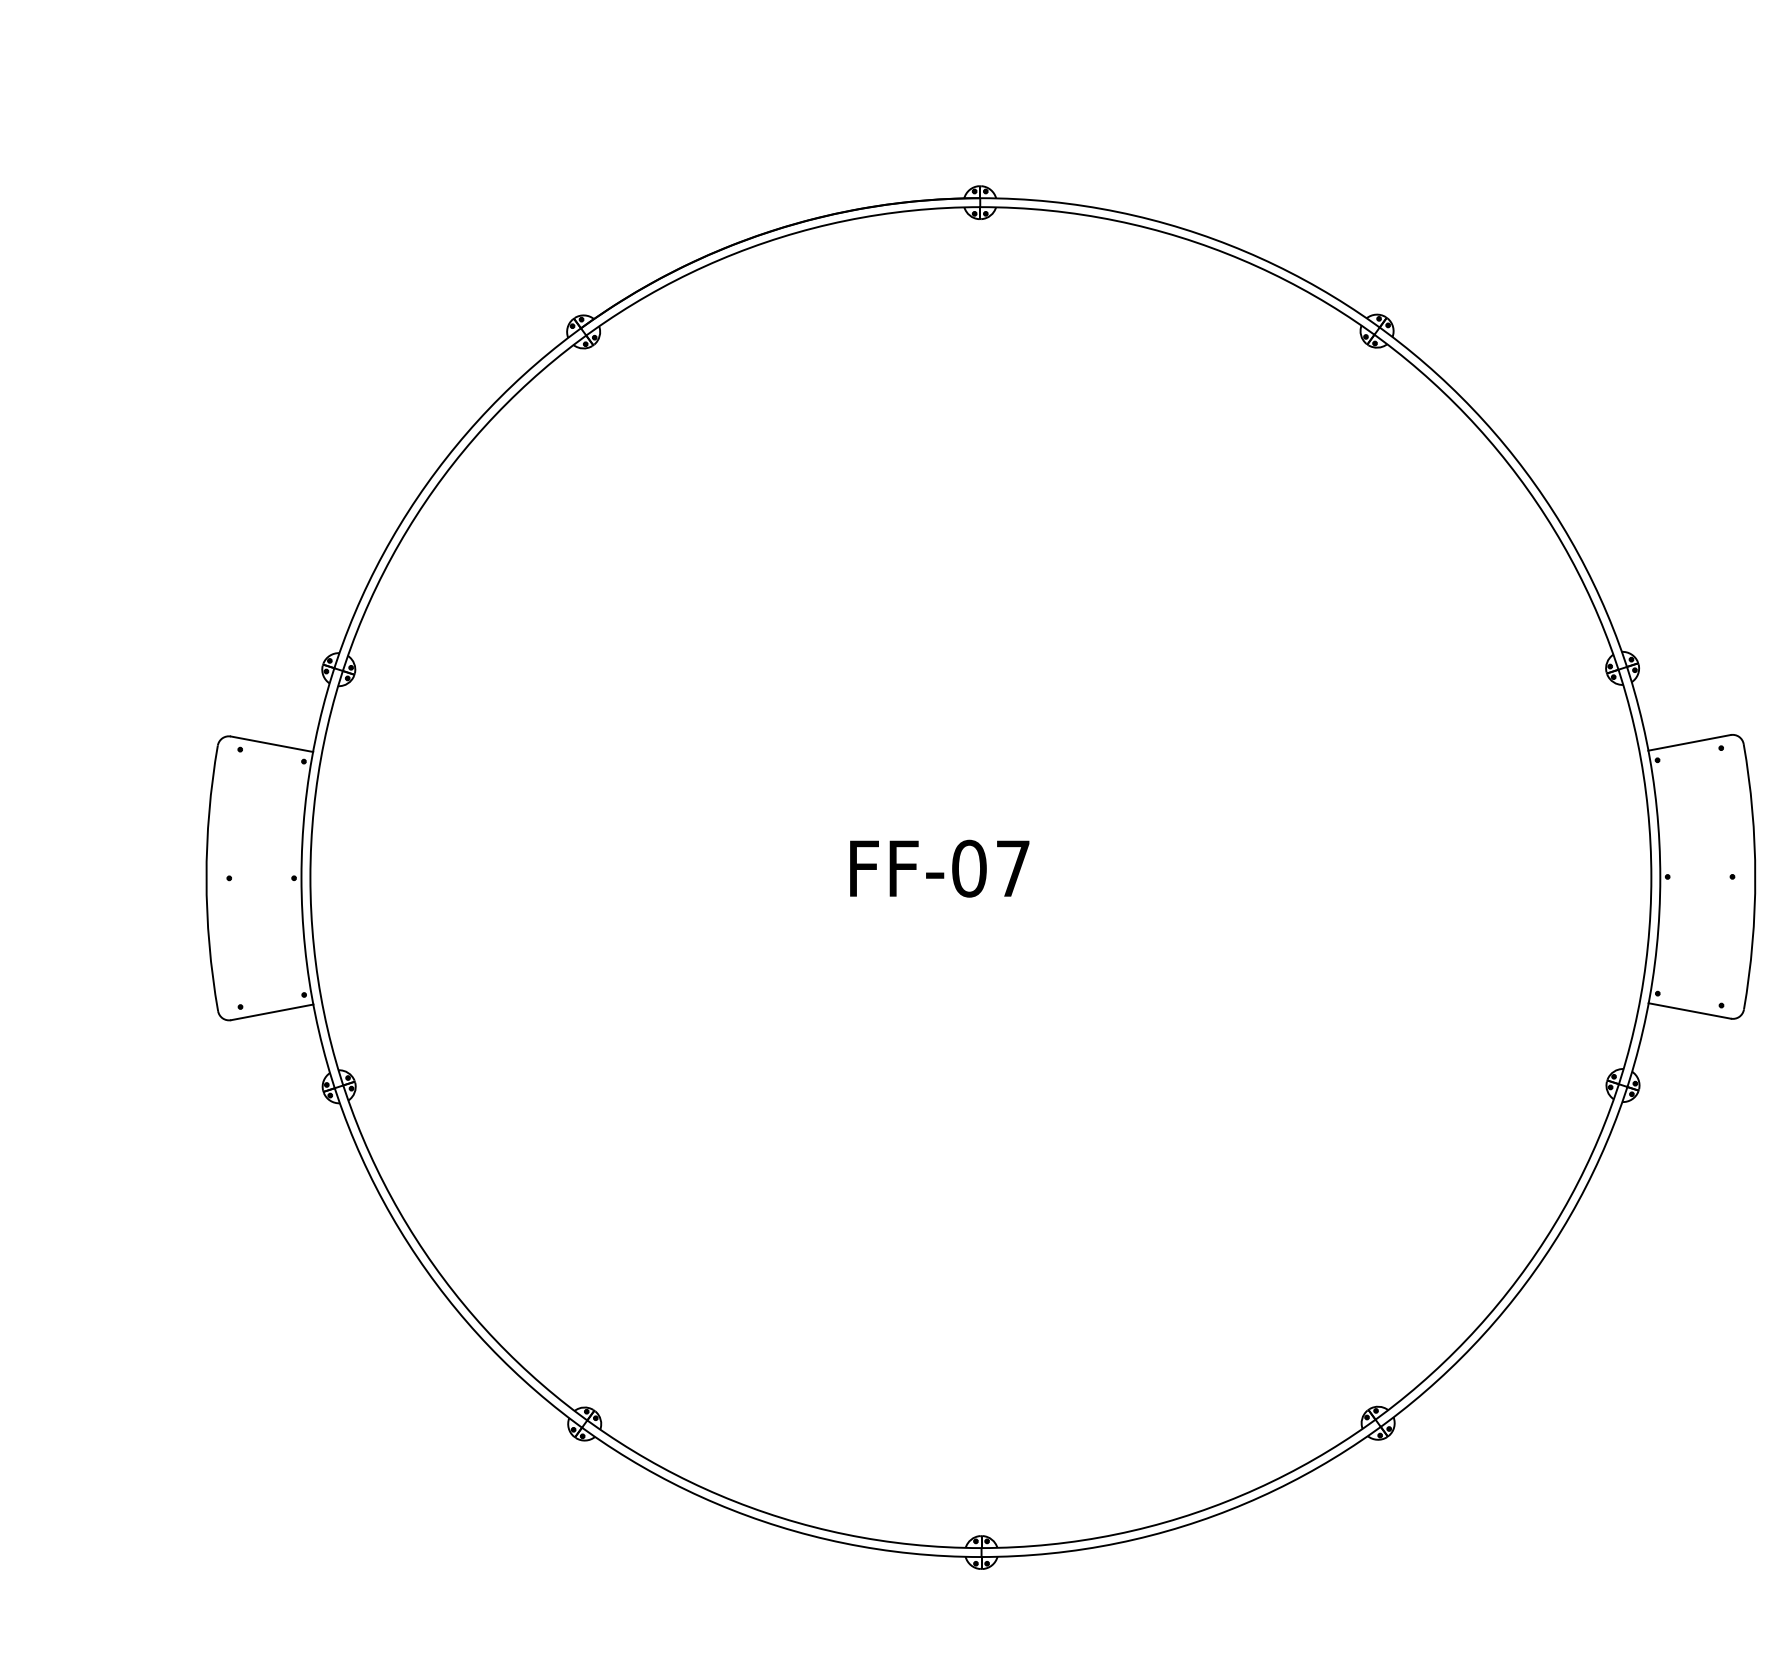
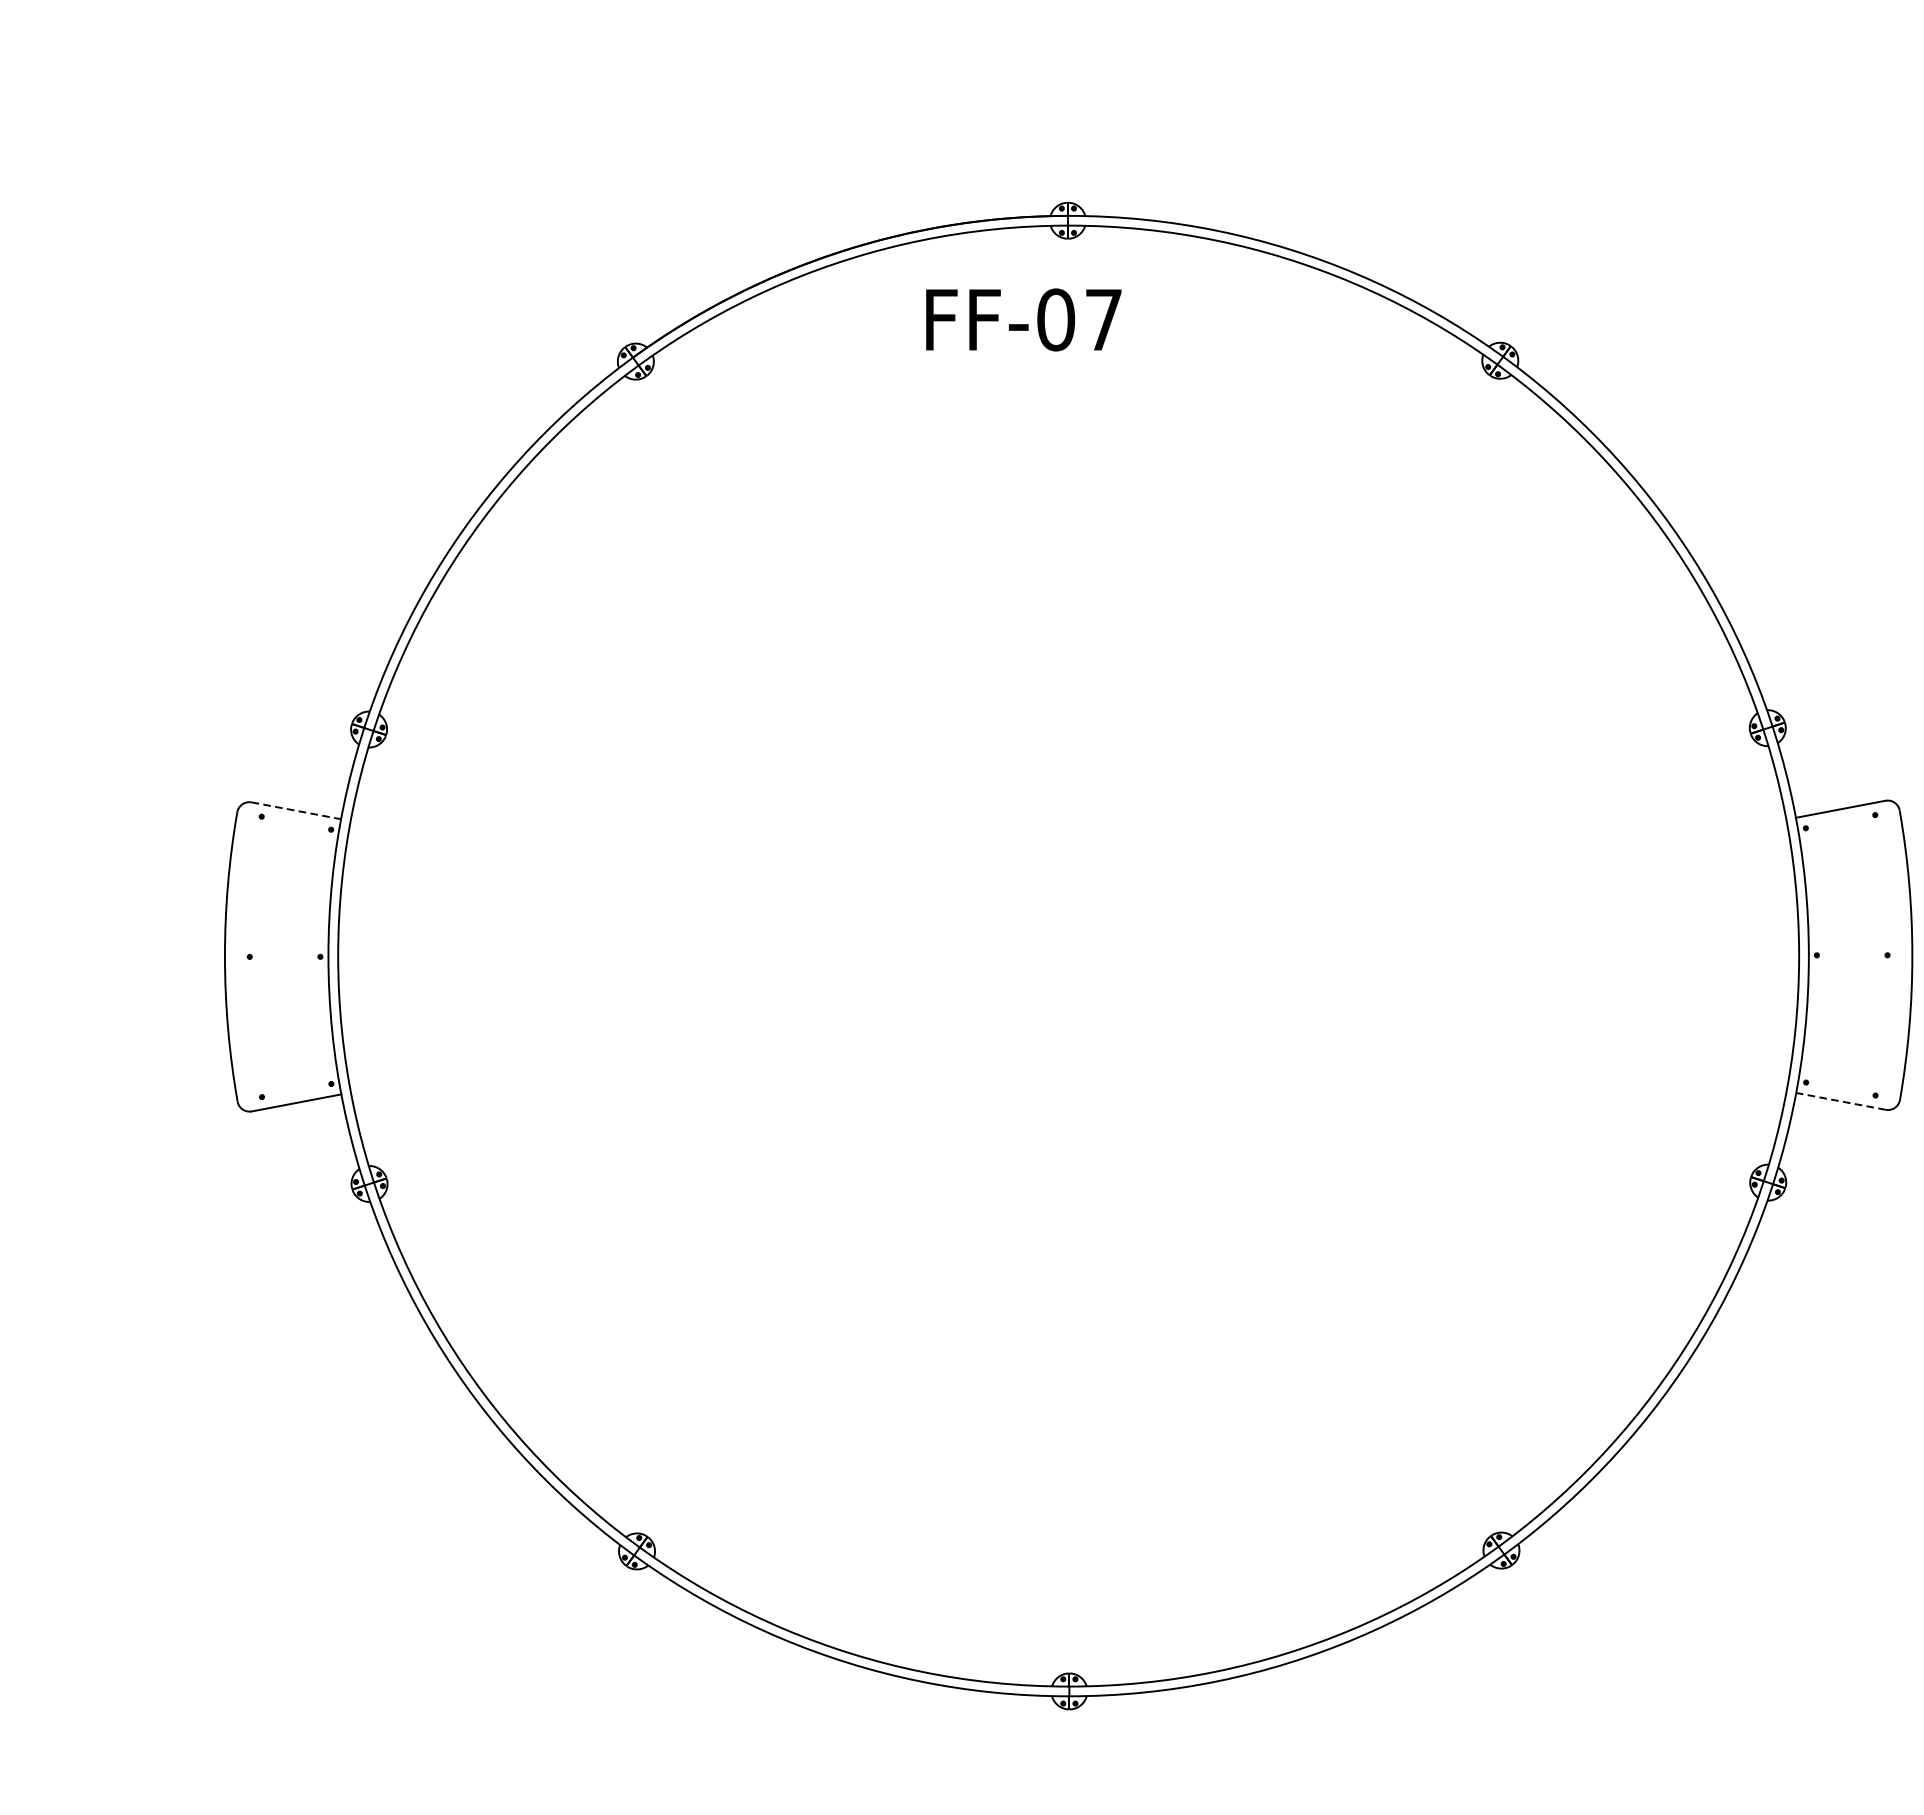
line: (272, 744) -> (296, 811), solid -> dashed
text: (939, 868) -> (1023, 319), moved
line: (1689, 1010) -> (1840, 1100), solid -> dashed

